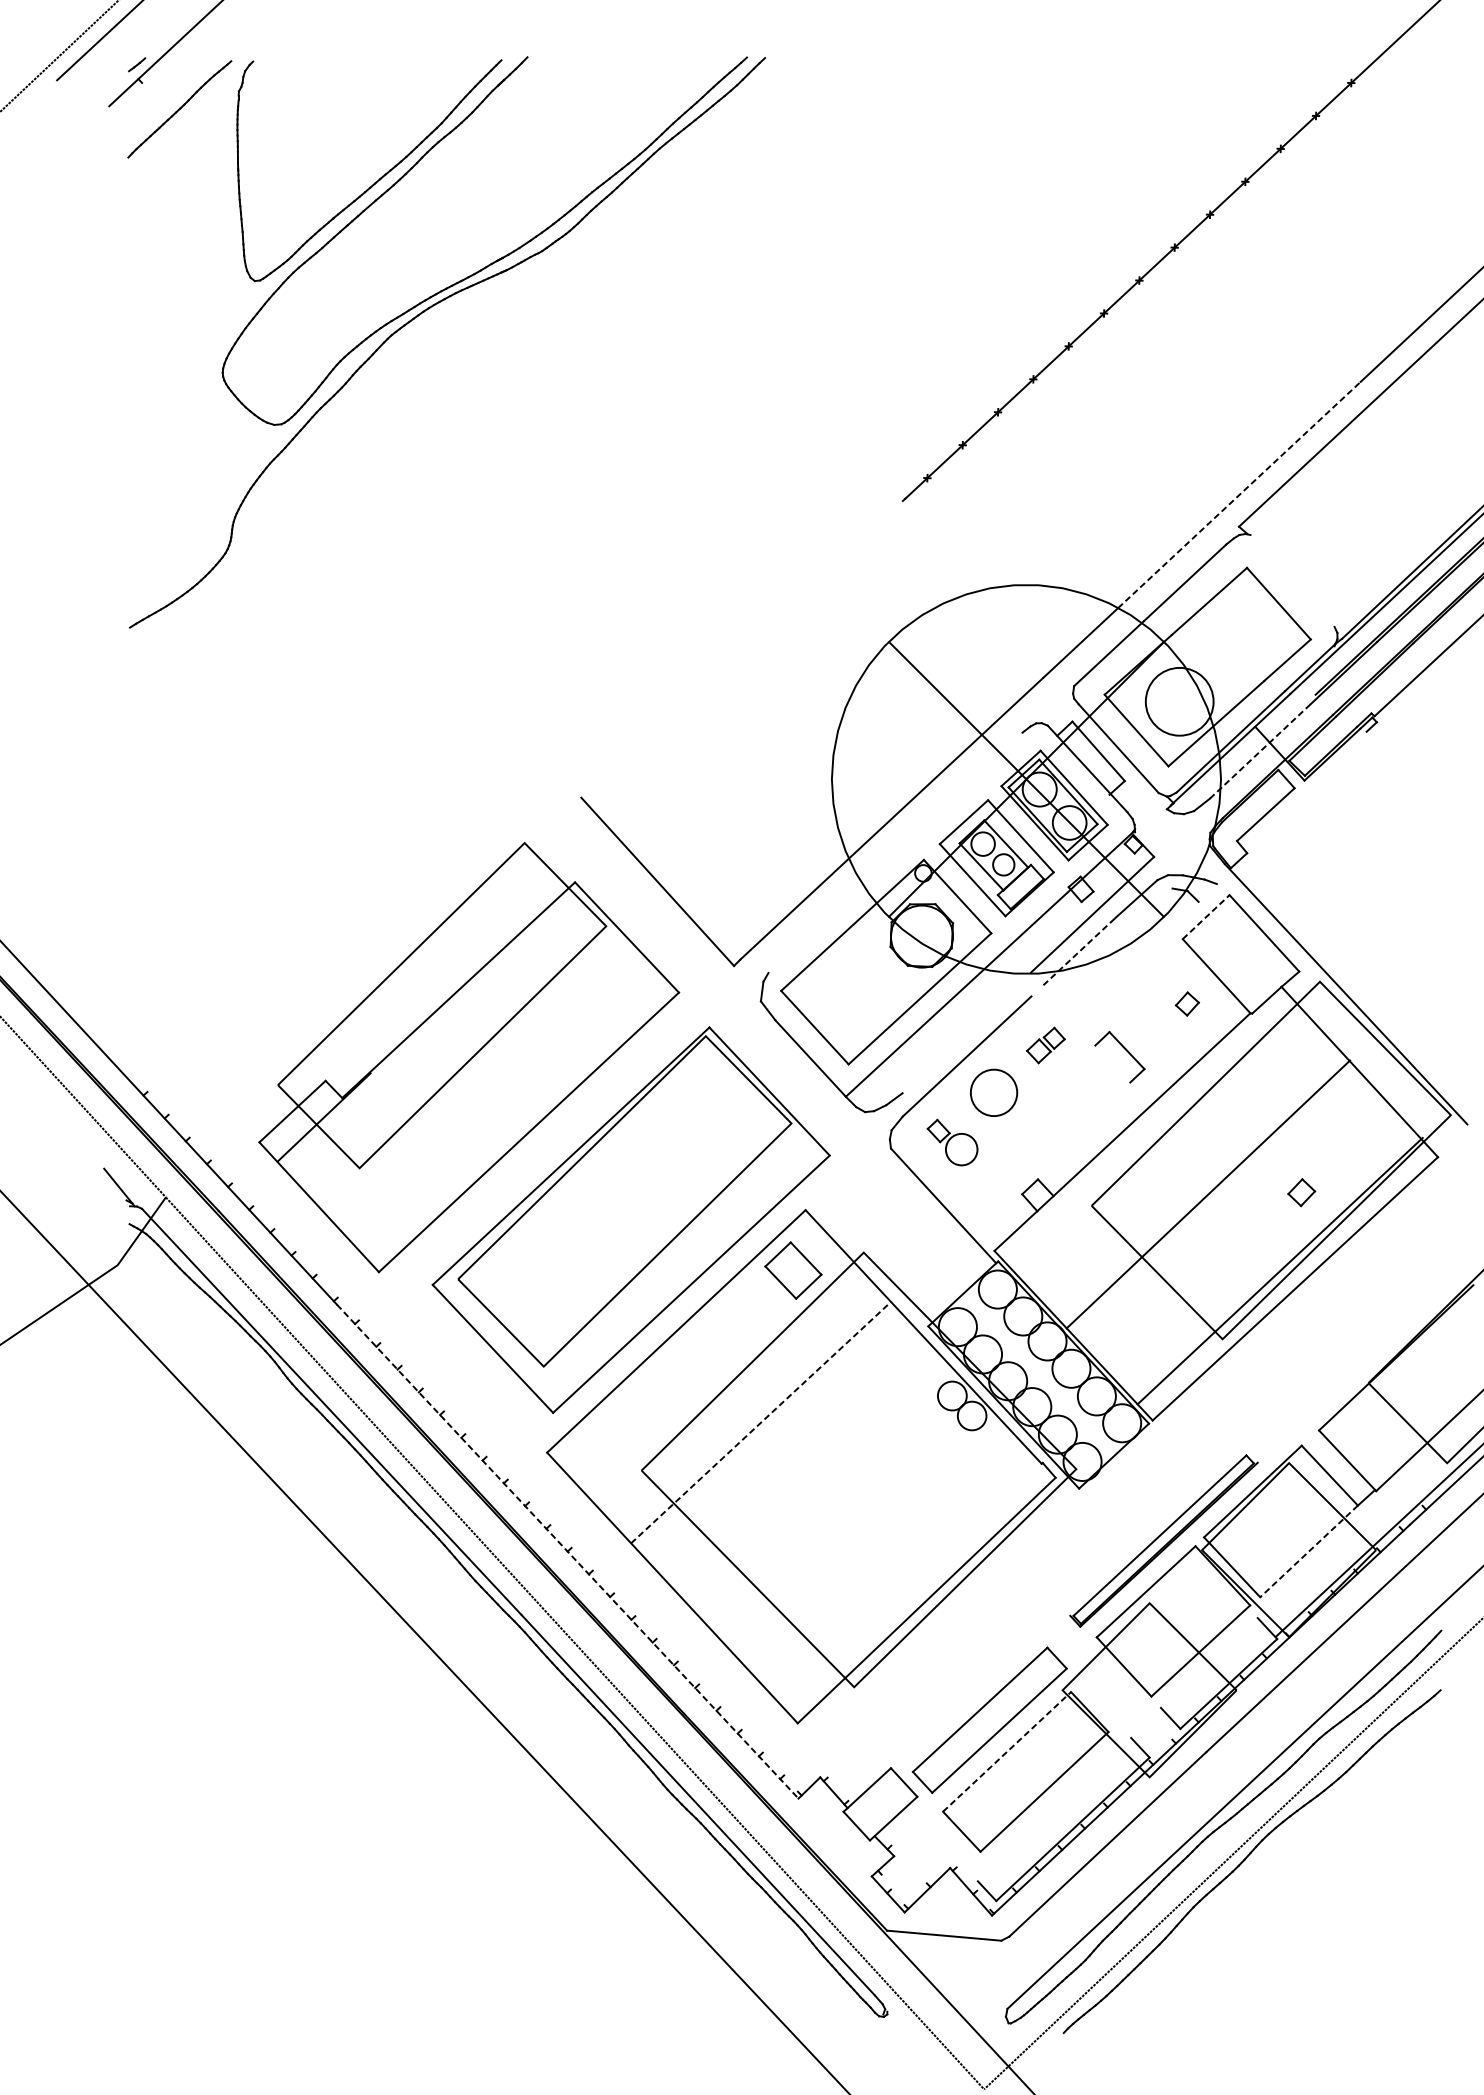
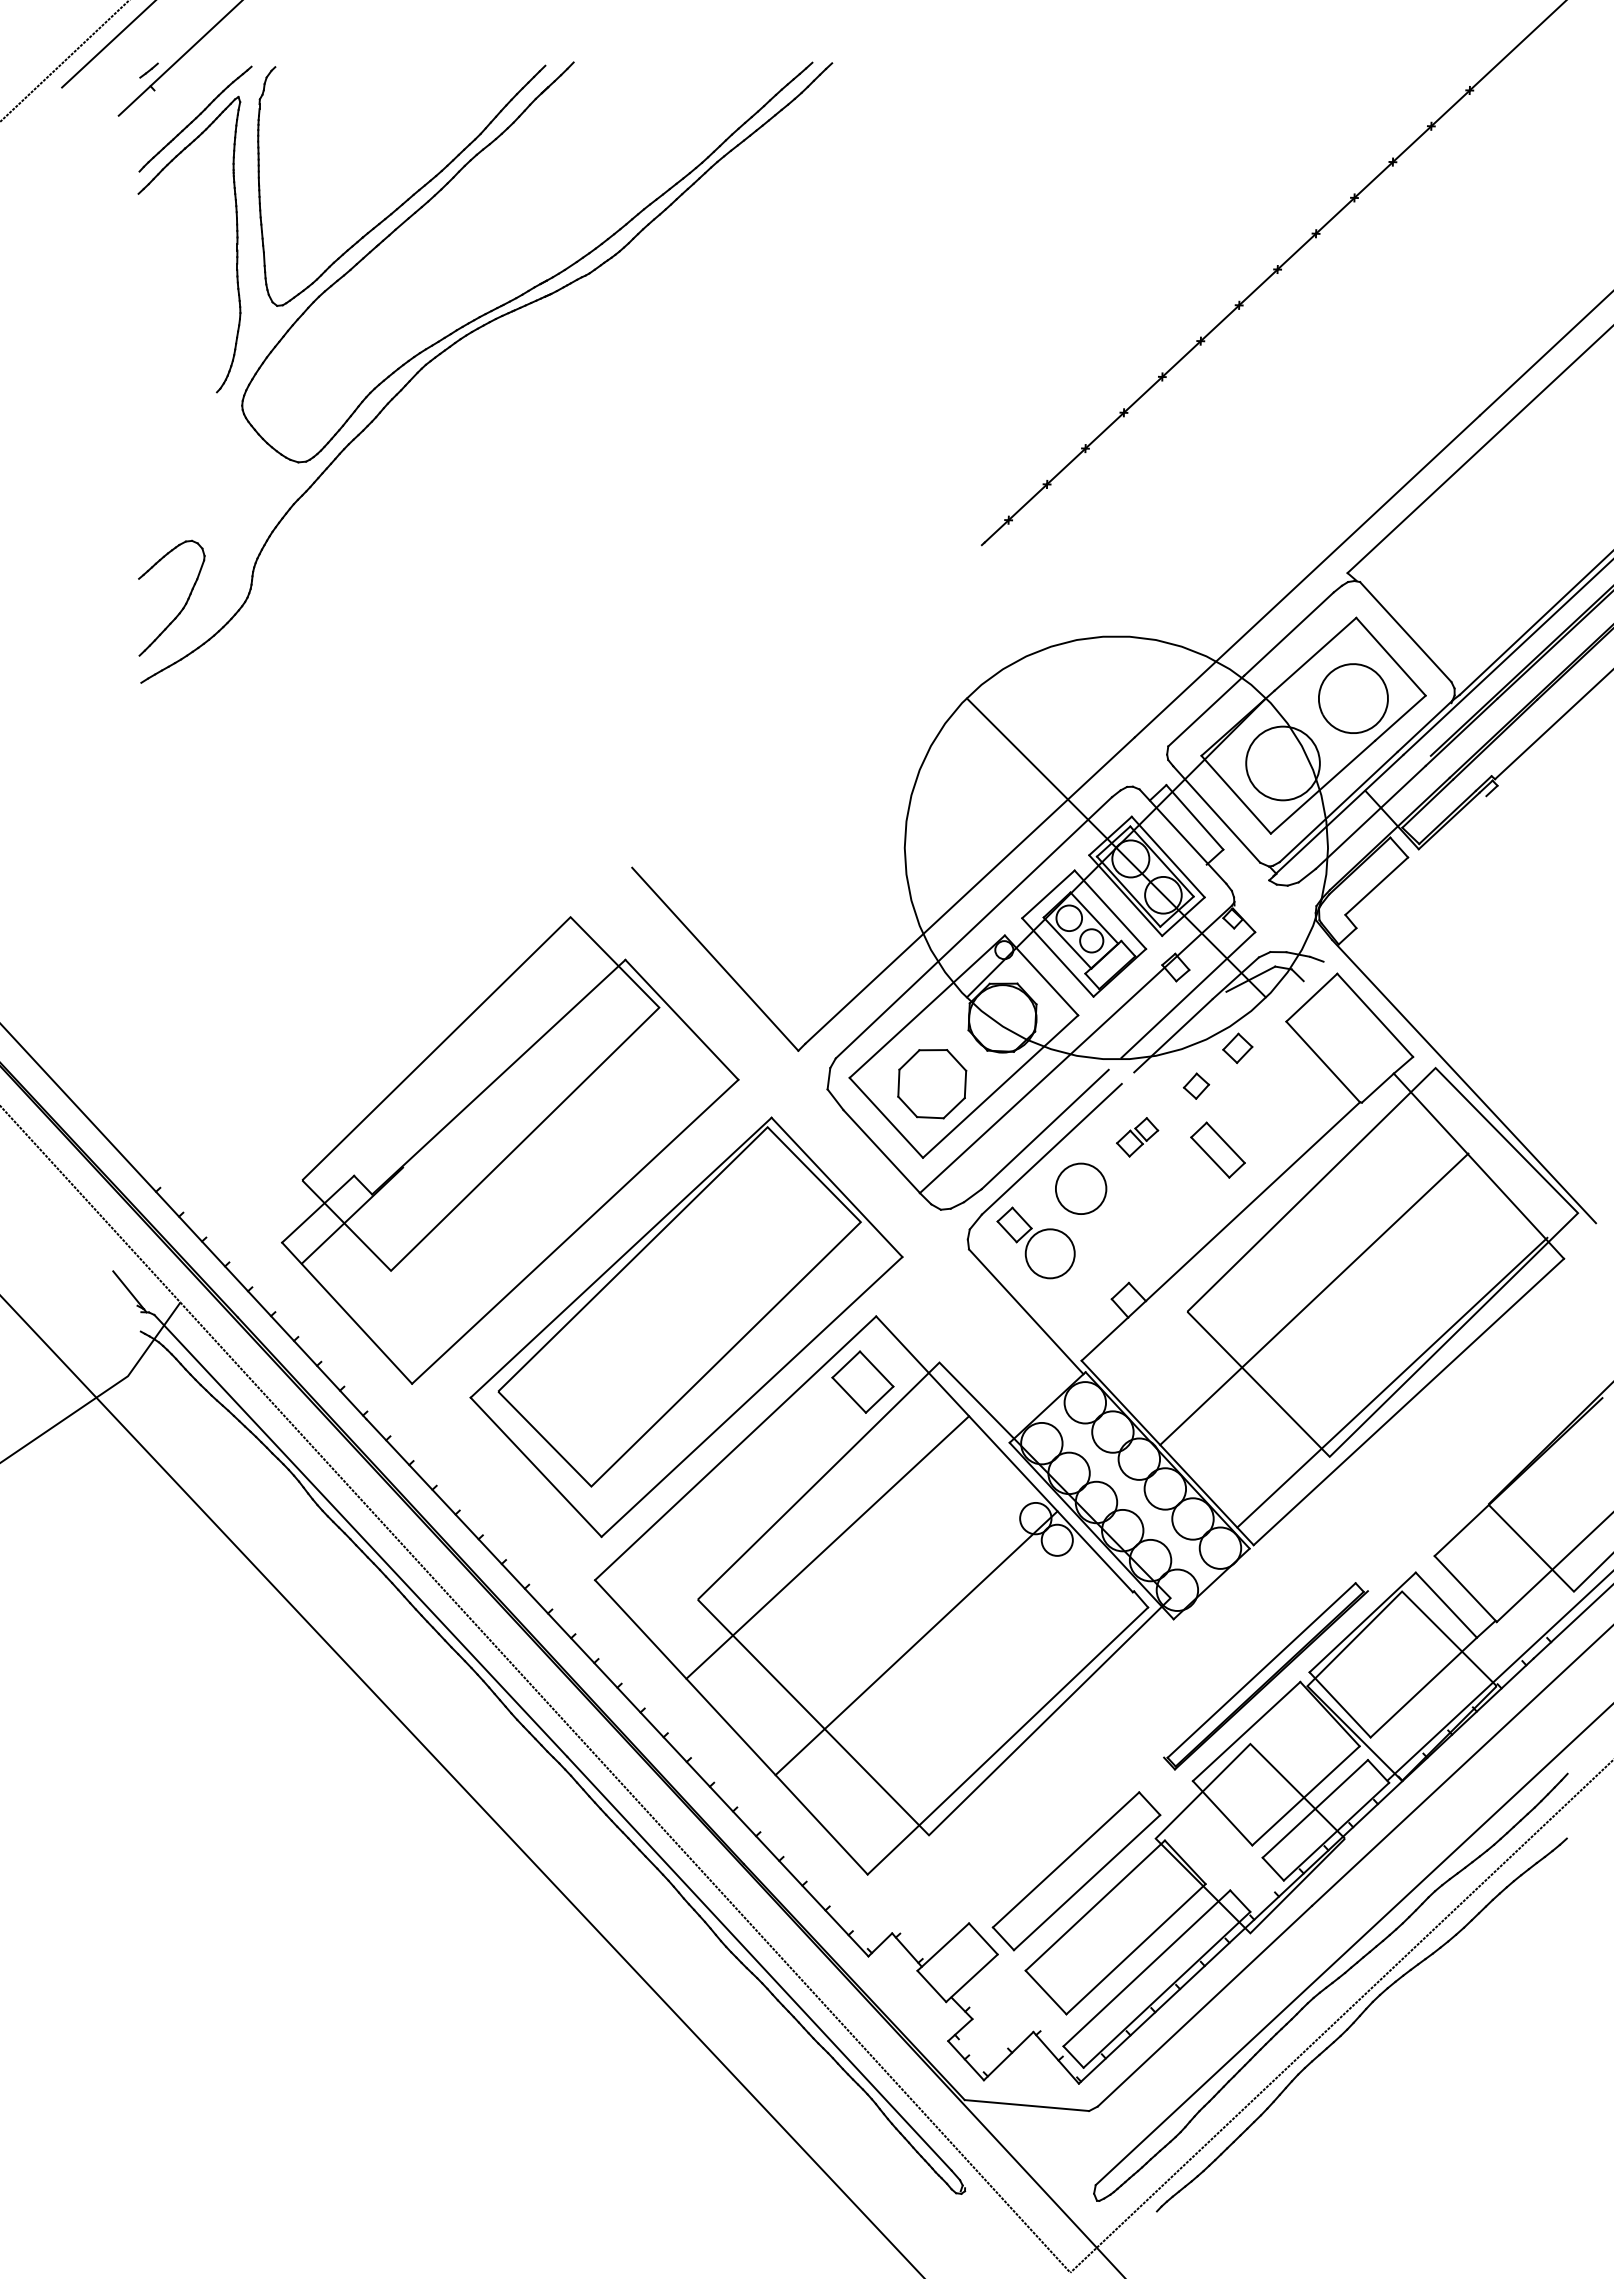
part: (217, 224) -> (236, 244), added
line: (1239, 494) -> (1348, 538), dashed -> solid
part: (169, 555) -> (184, 604), added
line: (1292, 581) -> (1405, 632), added
part: (1244, 642) -> (1353, 698), added
line: (1261, 751) -> (1371, 817), dashed -> solid
line: (895, 852) -> (973, 927), added
line: (1149, 899) -> (1250, 978), added
line: (1205, 916) -> (1311, 997), dashed -> solid
line: (1078, 952) -> (1172, 1036), dashed -> solid
part: (857, 996) -> (932, 1084), added
part: (1187, 1003) -> (1196, 1085), moved
line: (960, 1038) -> (1044, 1129), added
line: (1112, 1064) -> (1210, 1157), added
part: (952, 1142) -> (1035, 1242), size x1.43
part: (1301, 1191) -> (1237, 1047), moved
line: (760, 1422) -> (827, 1547), dashed -> solid
line: (842, 1510) -> (916, 1643), added
line: (567, 1551) -> (617, 1687), dashed -> solid
line: (1308, 1551) -> (1423, 1687), dashed -> solid
line: (1208, 1662) -> (1314, 1808), added
line: (1007, 1751) -> (1095, 1905), dashed -> solid
line: (1054, 1809) -> (1146, 1968), added

